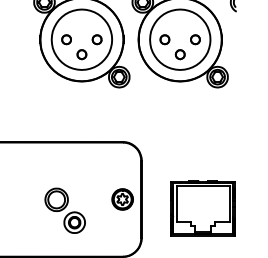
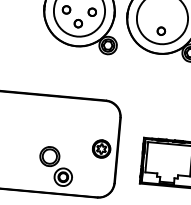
part: (164, 39) -> (149, 17), removed
part: (195, 39) -> (175, 19), removed
part: (64, 210) -> (55, 166), moved

